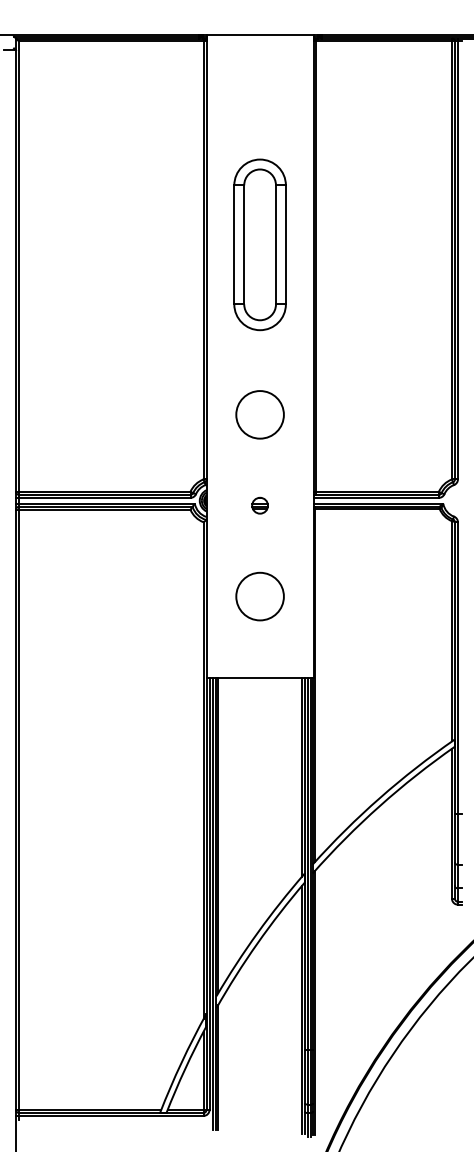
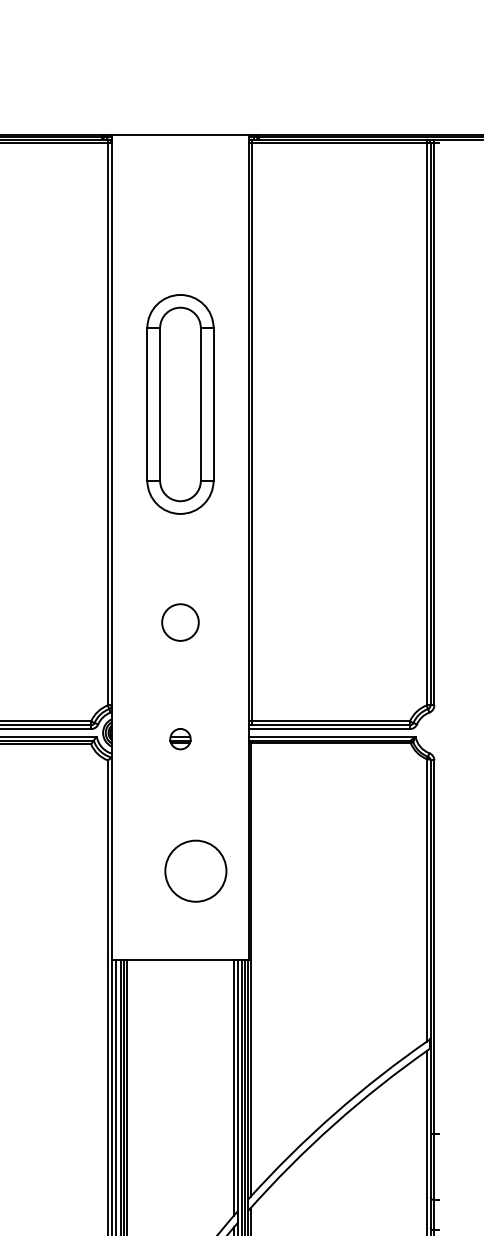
circle: (259, 414) -> (179, 622), size x0.6
circle: (259, 596) -> (195, 871), moved

